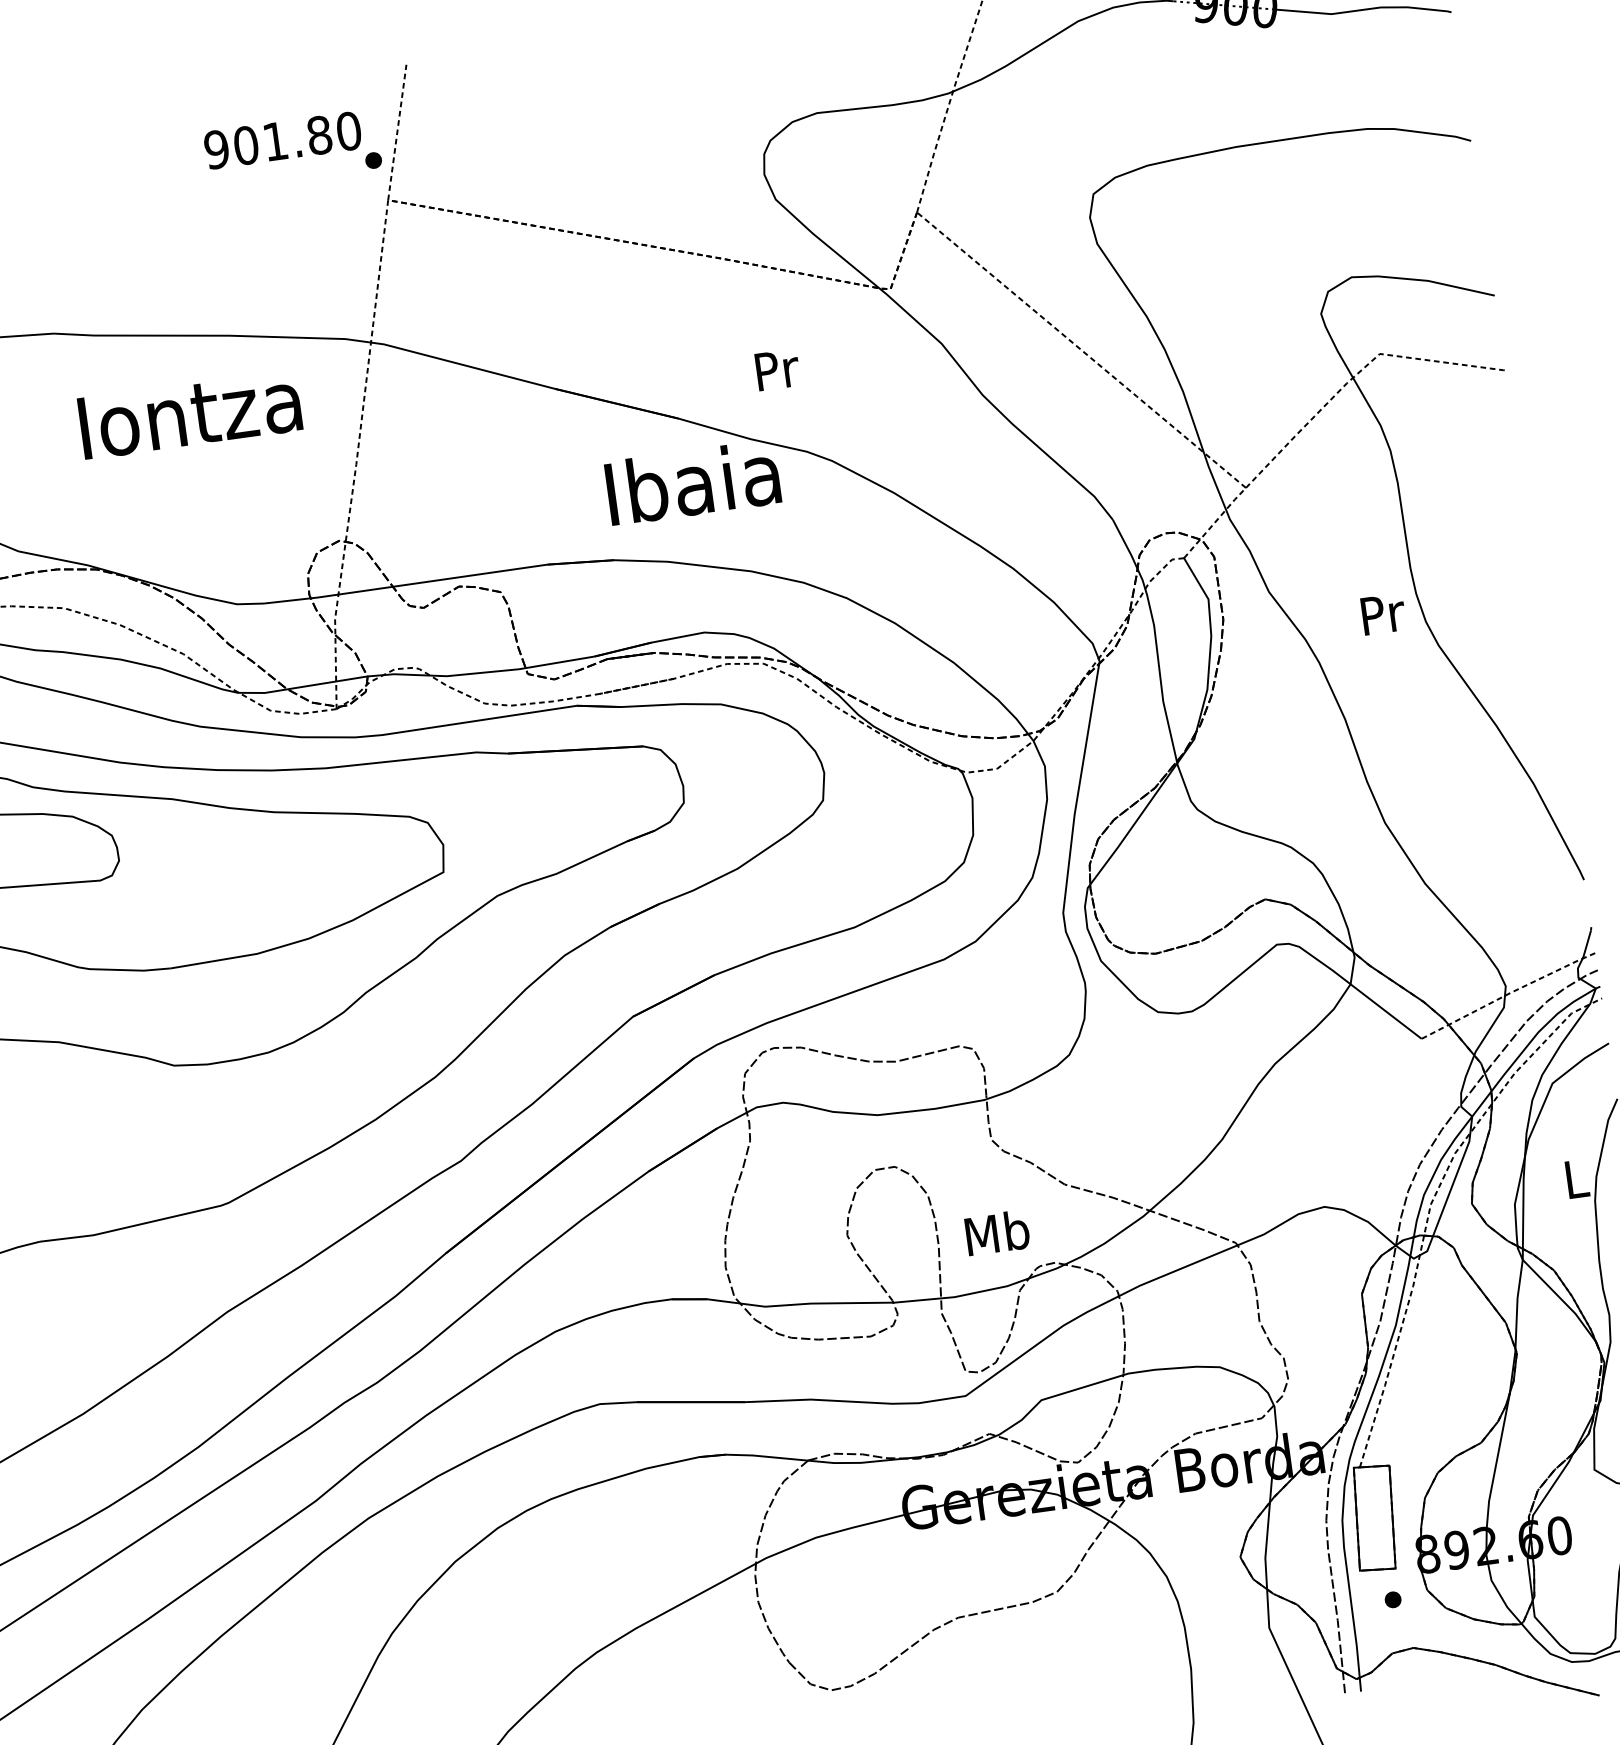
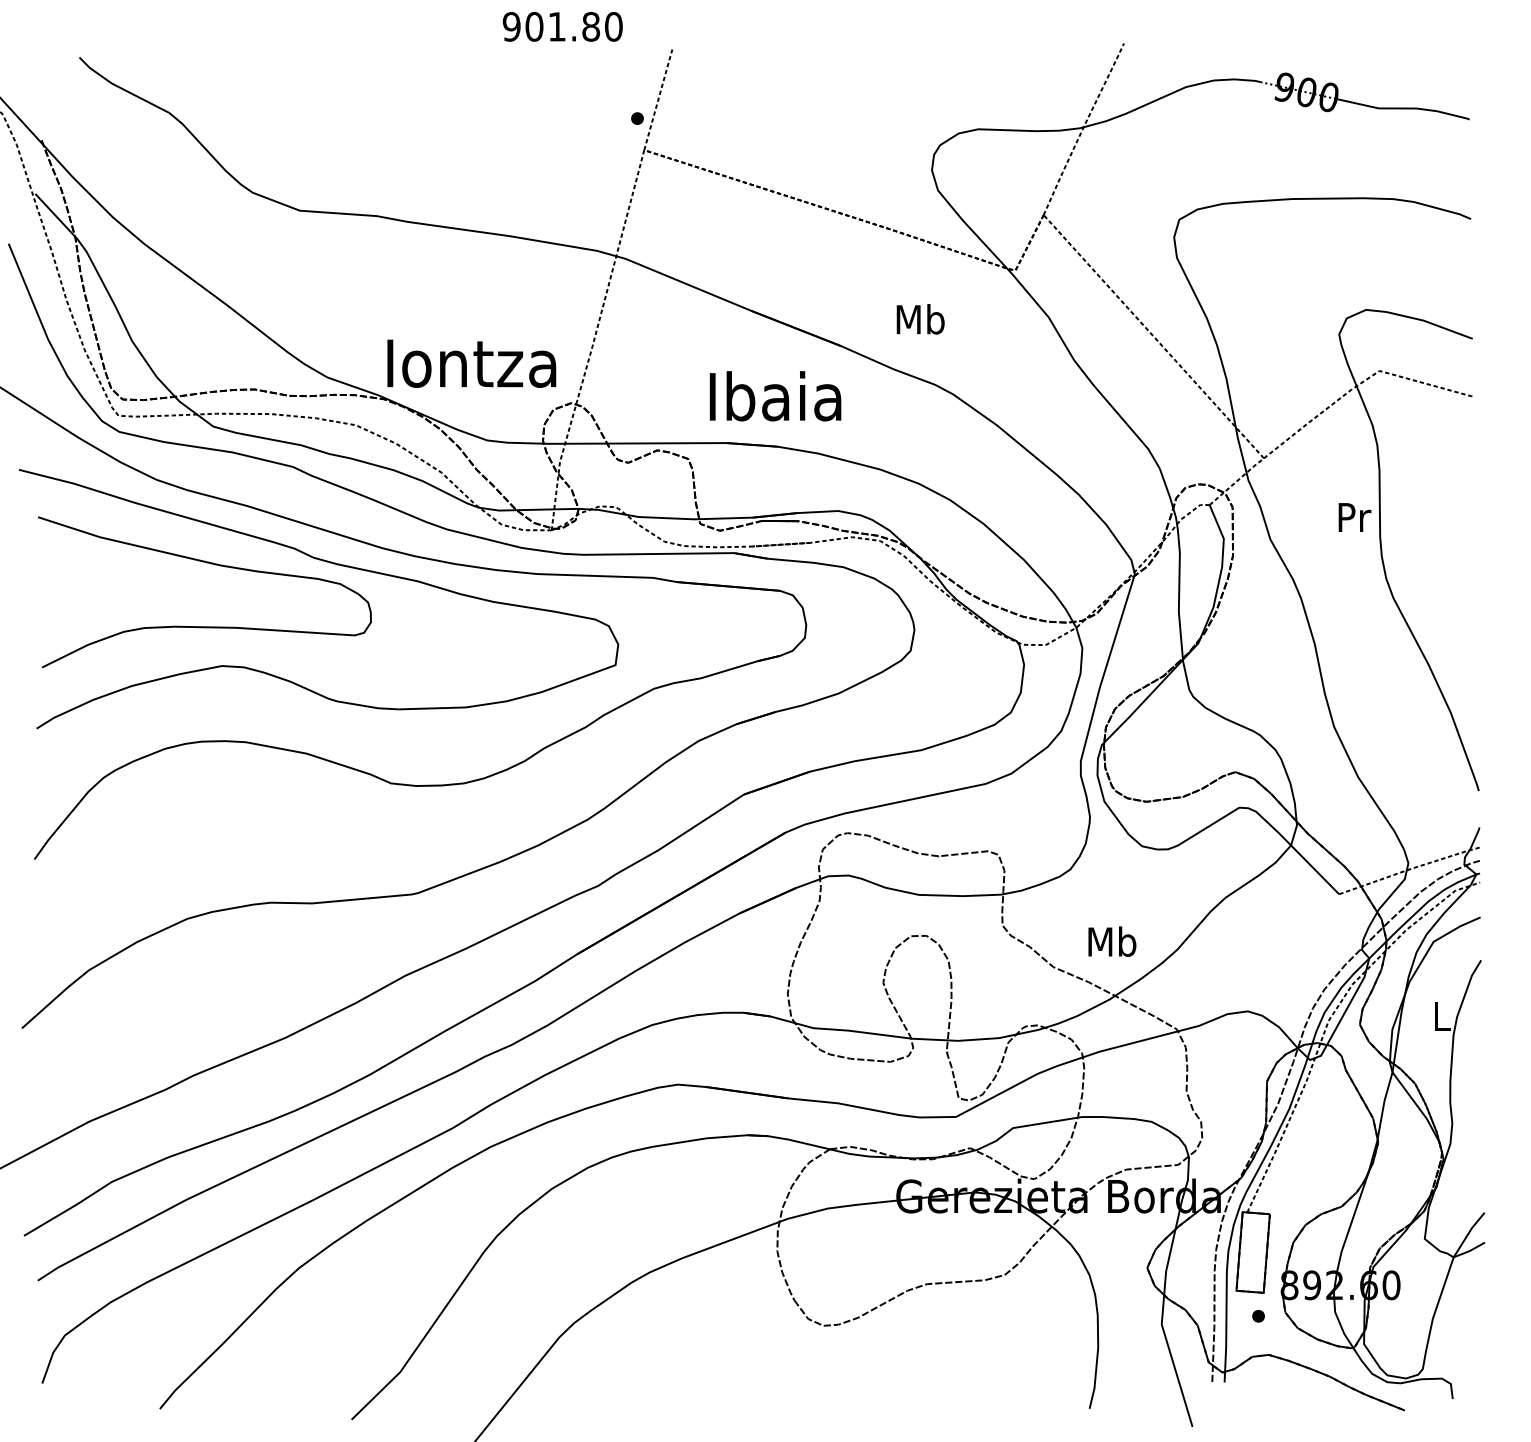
text: (282, 140) -> (562, 26), moved
text: (776, 369) -> (920, 319), Pr -> Mb
text: (189, 414) -> (471, 363), moved
text: (692, 482) -> (775, 396), moved
text: (1382, 614) -> (1354, 517), moved
text: (997, 1232) -> (1112, 941), moved

